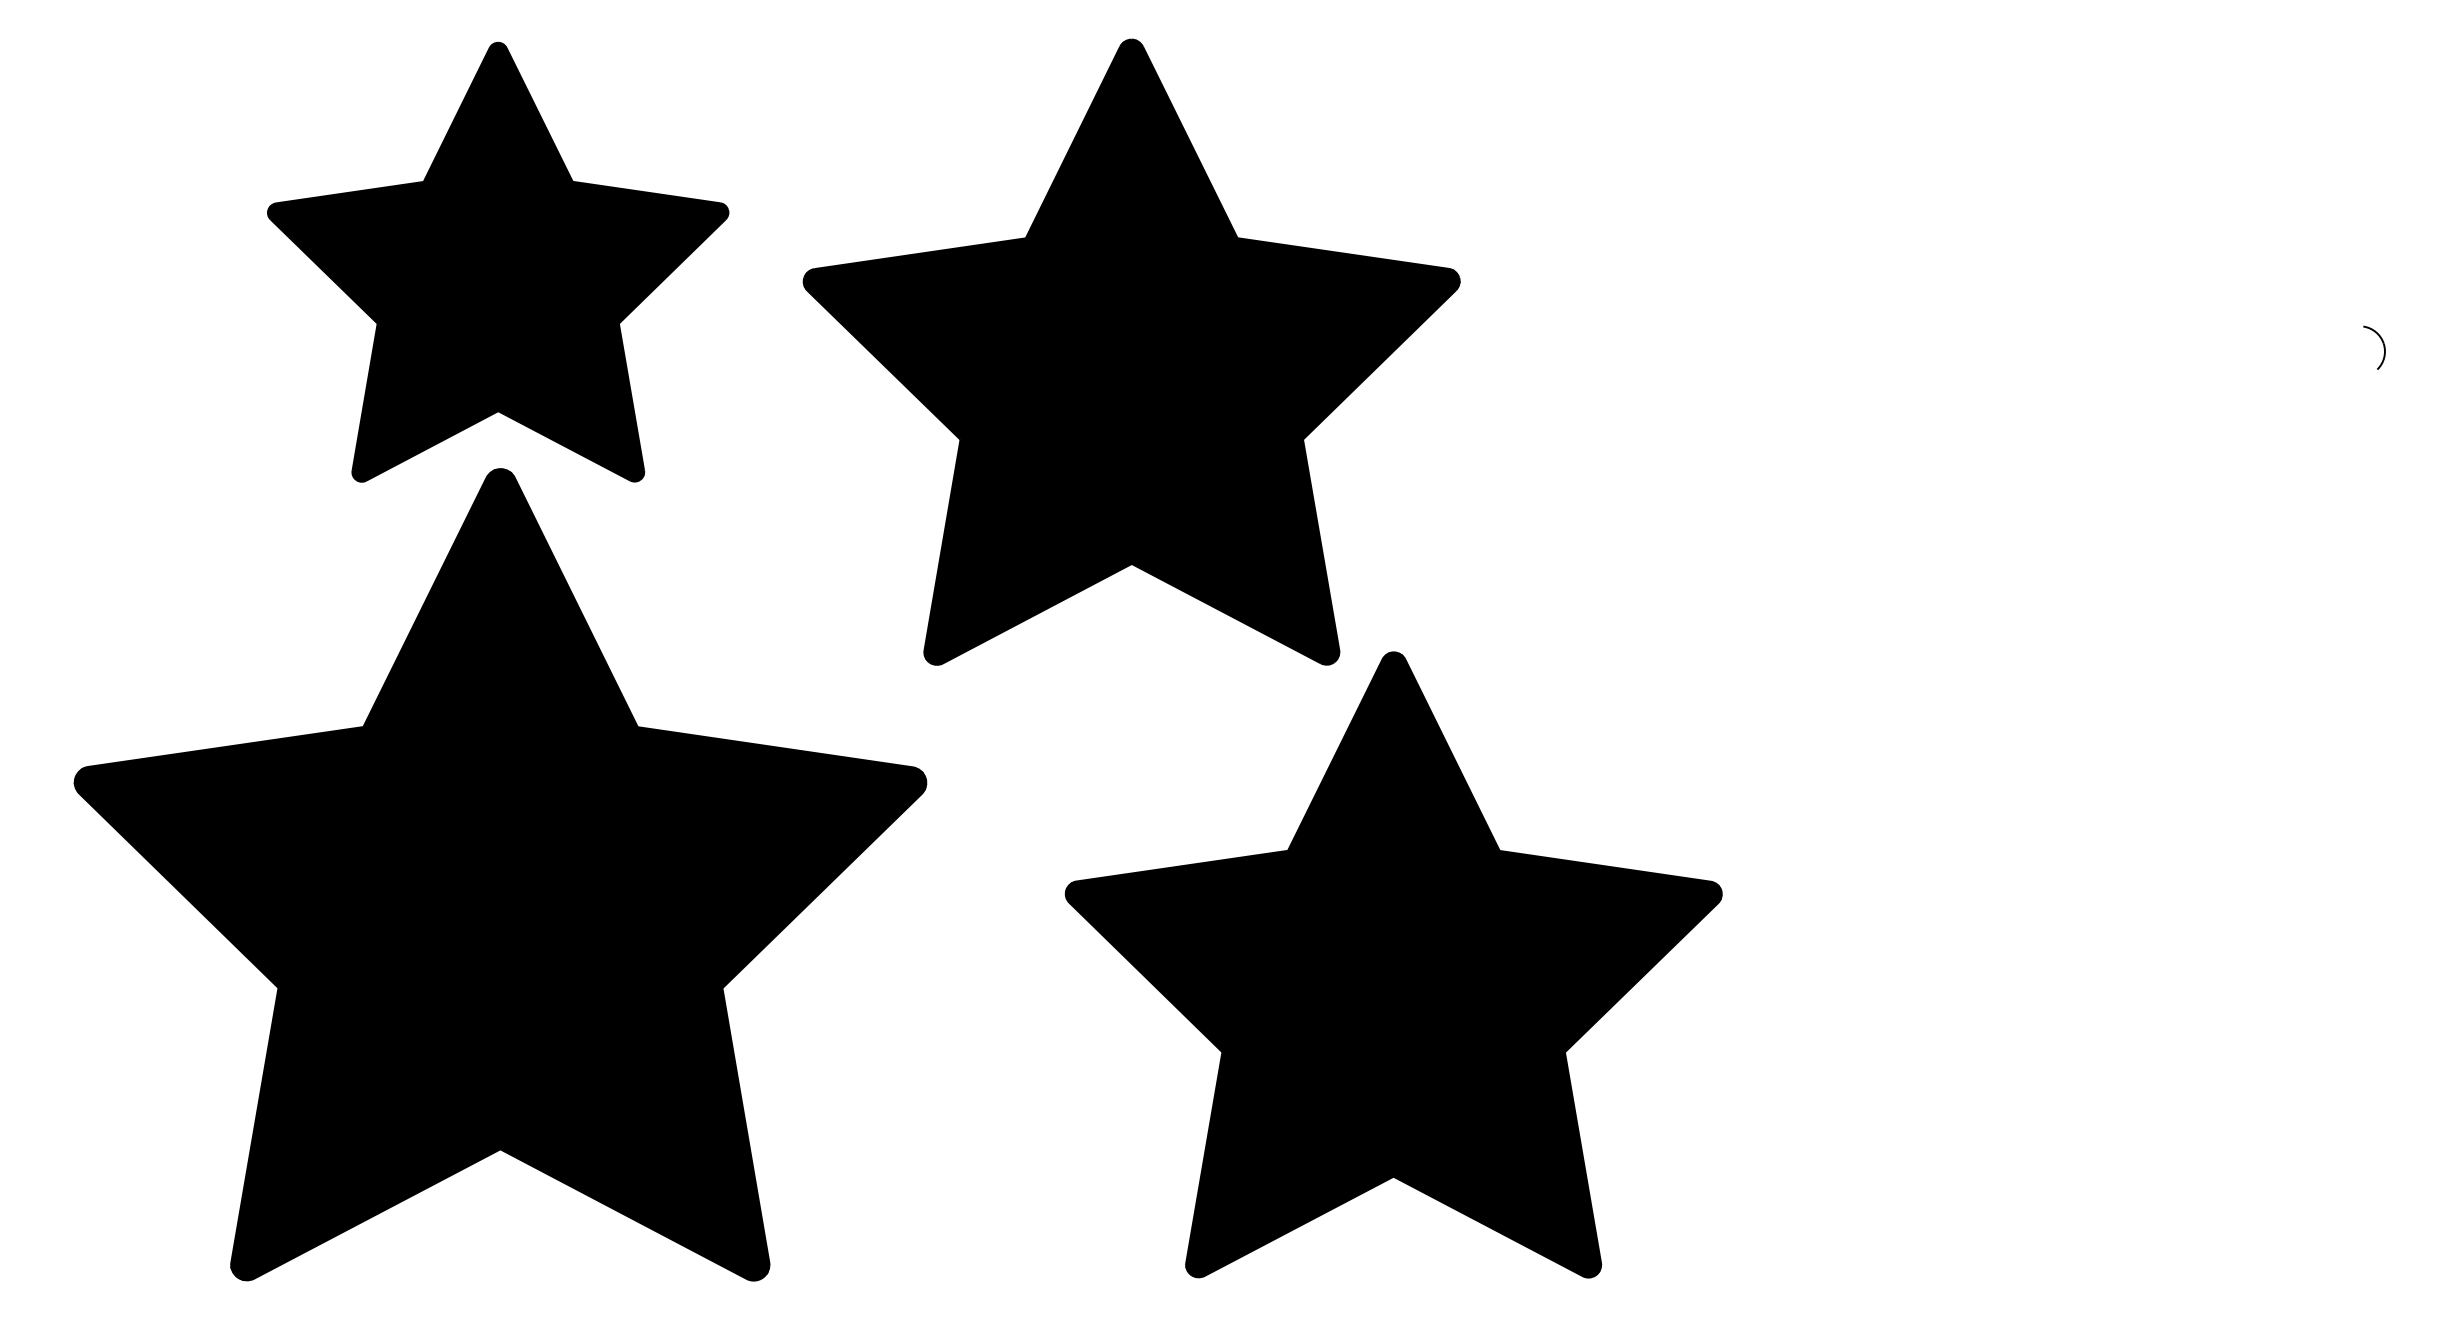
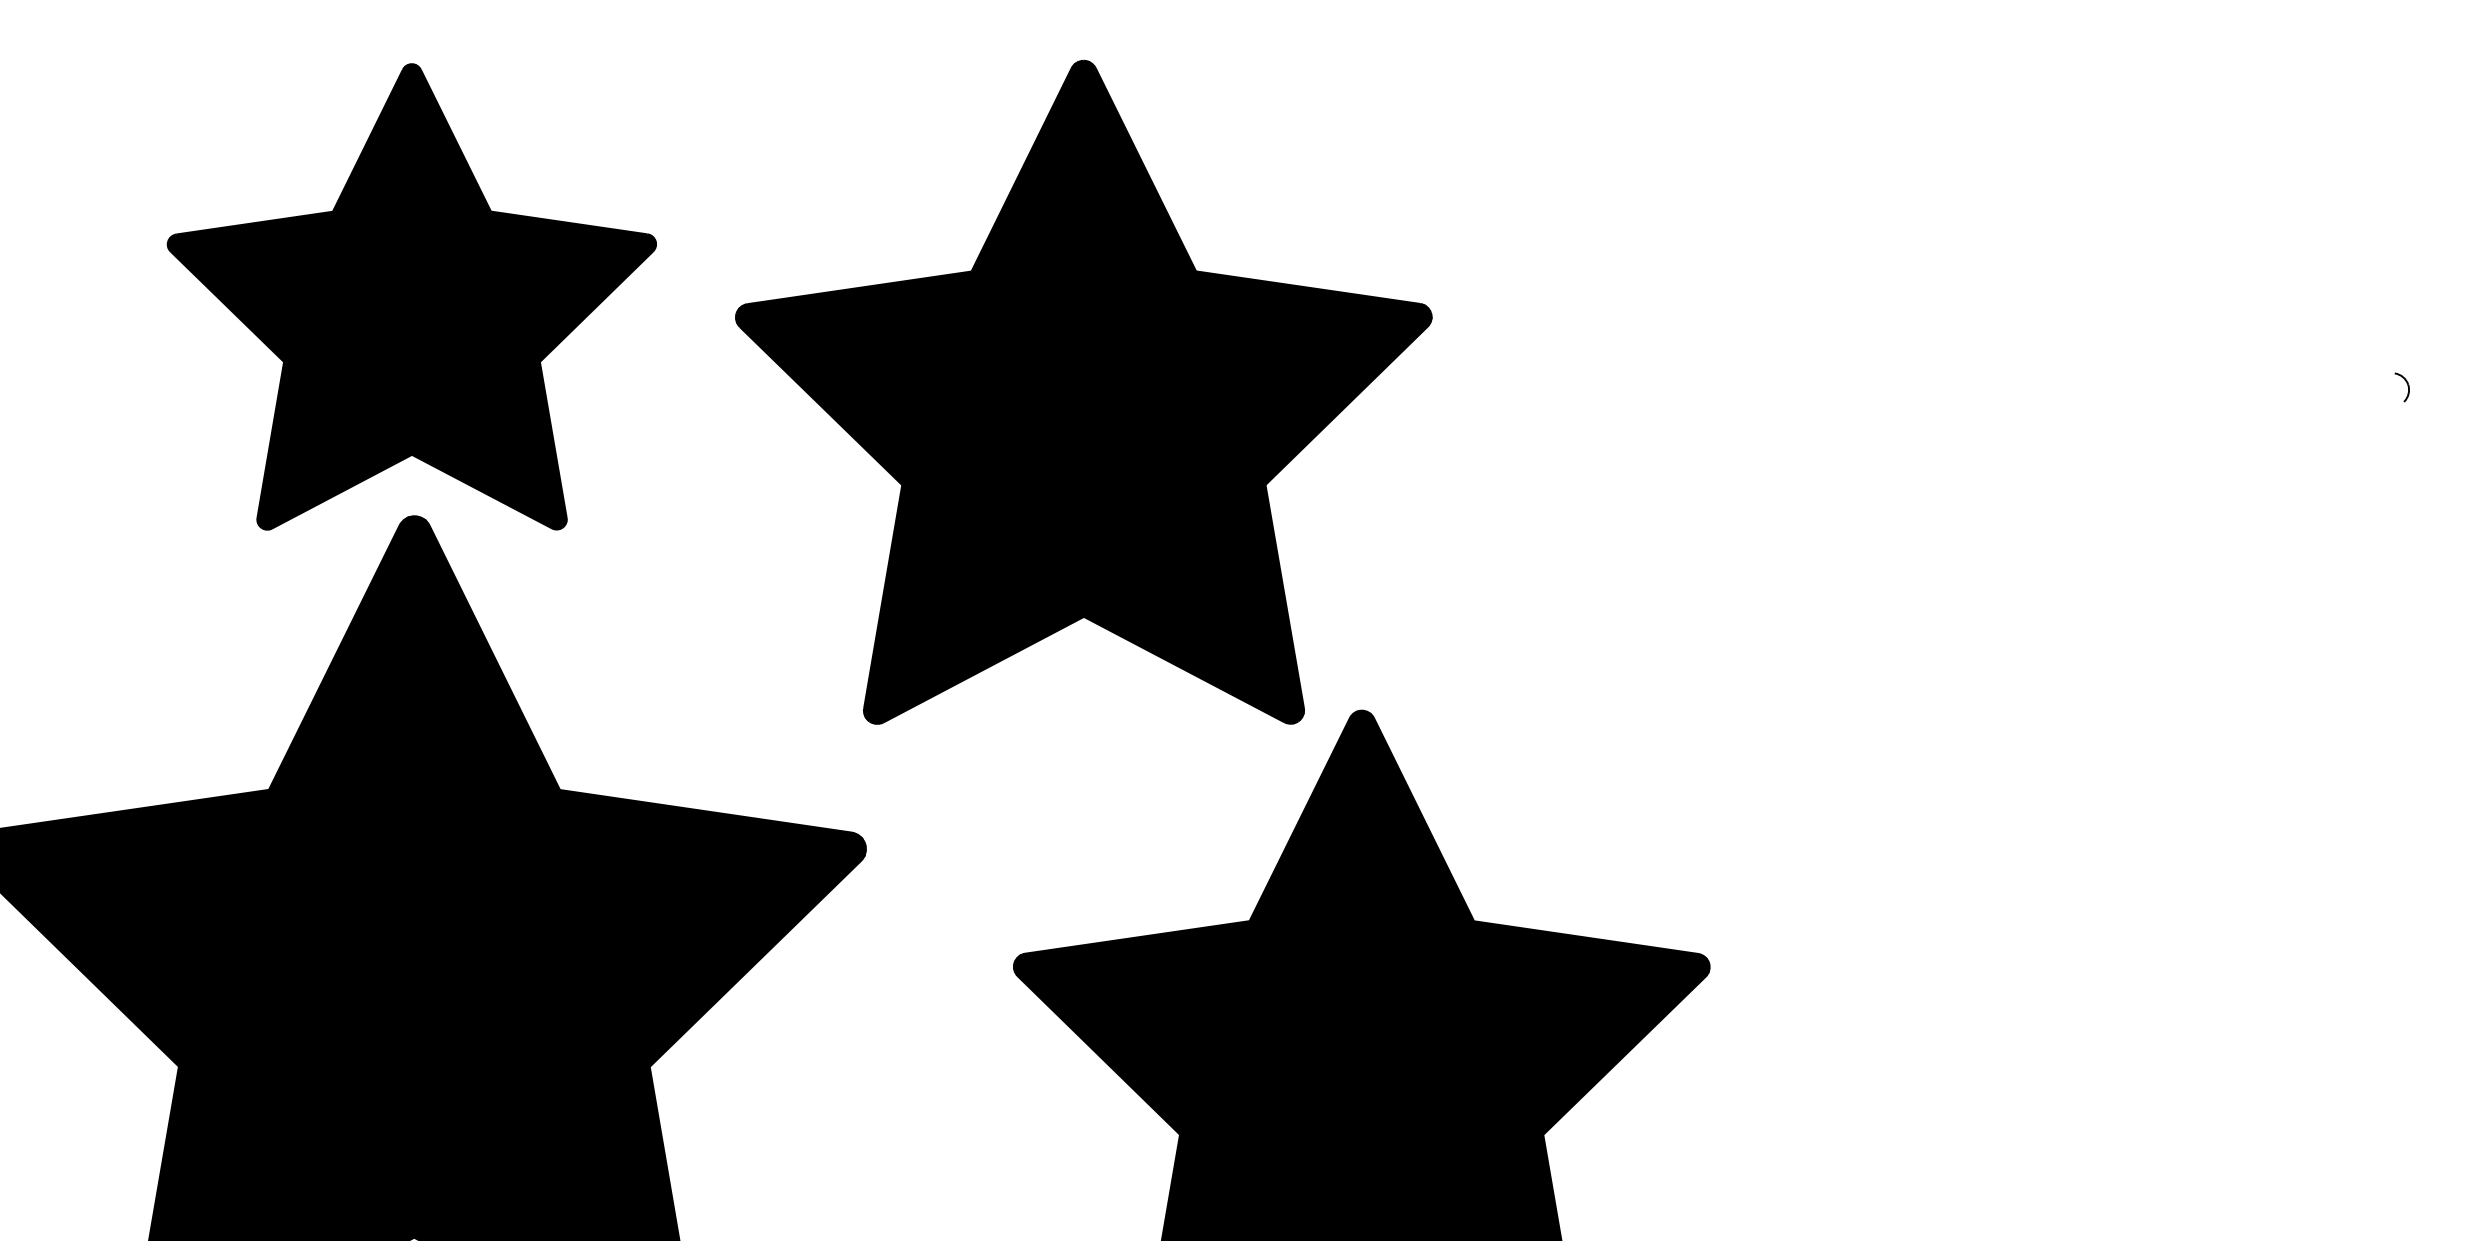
part: (2374, 347) -> (2401, 387), size x0.62

